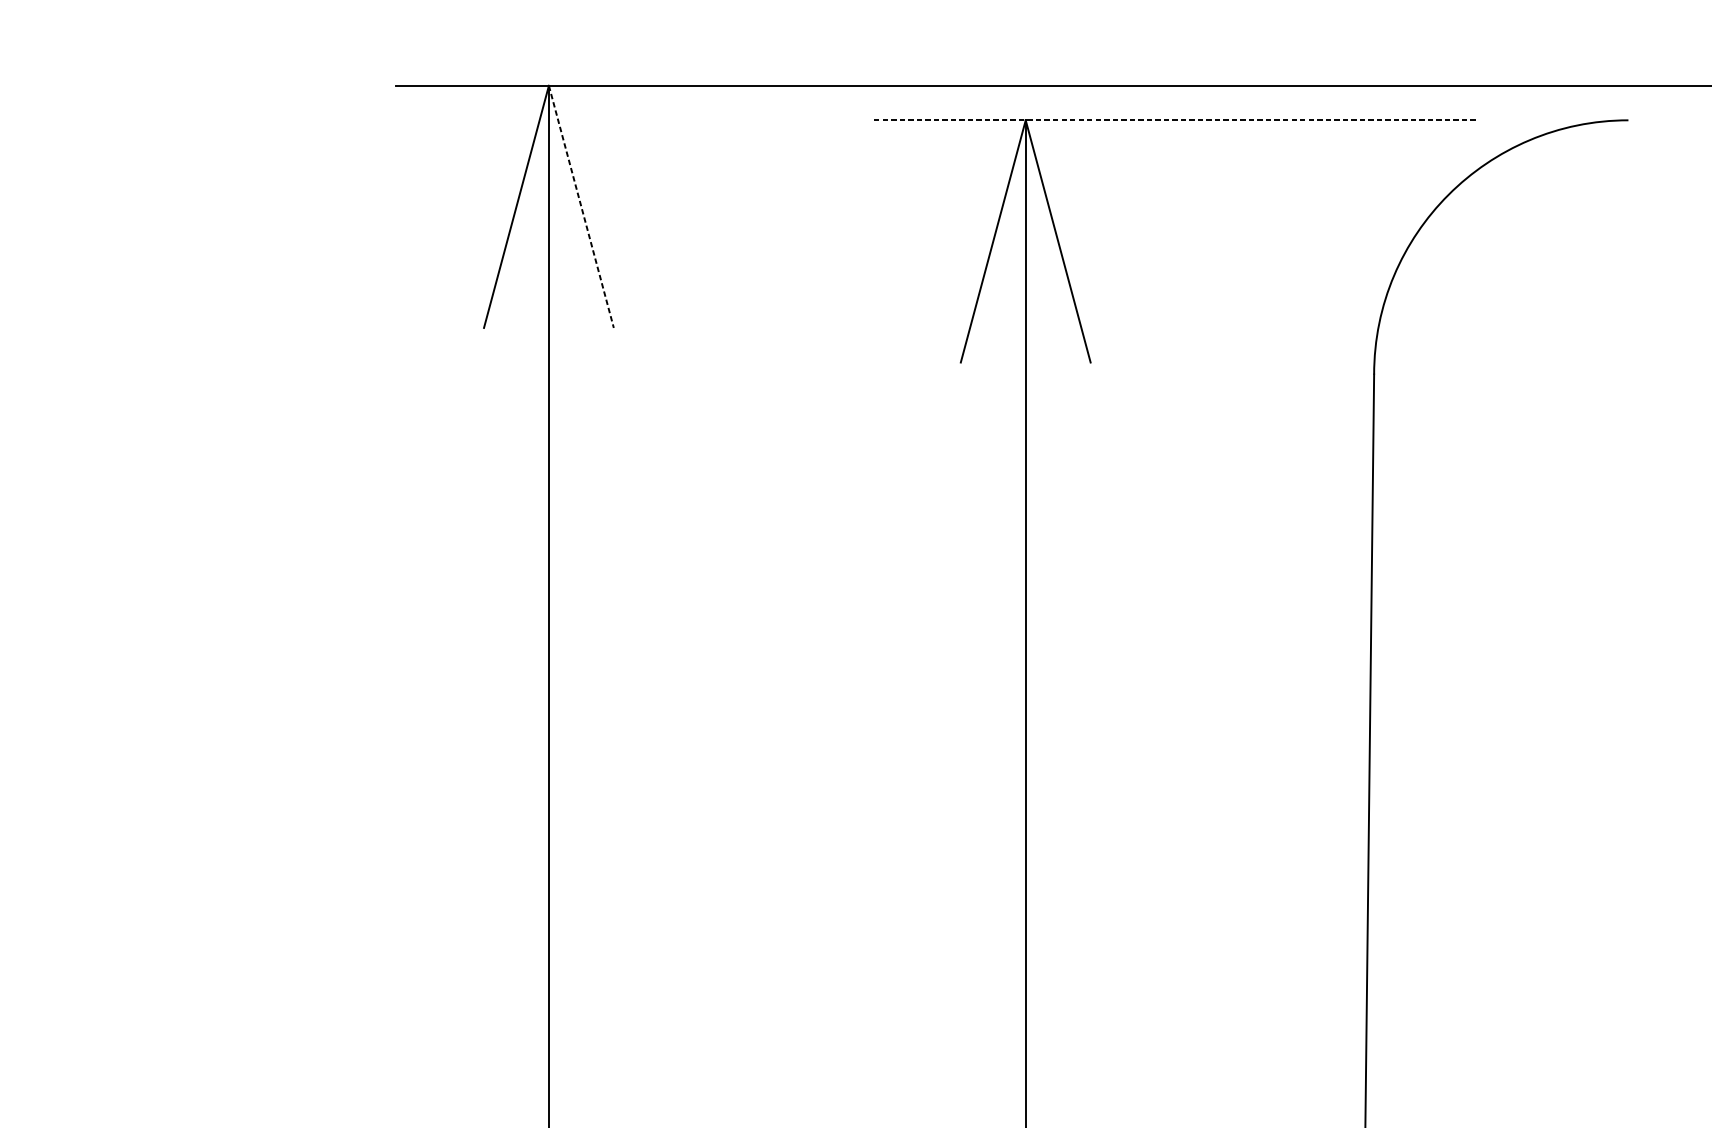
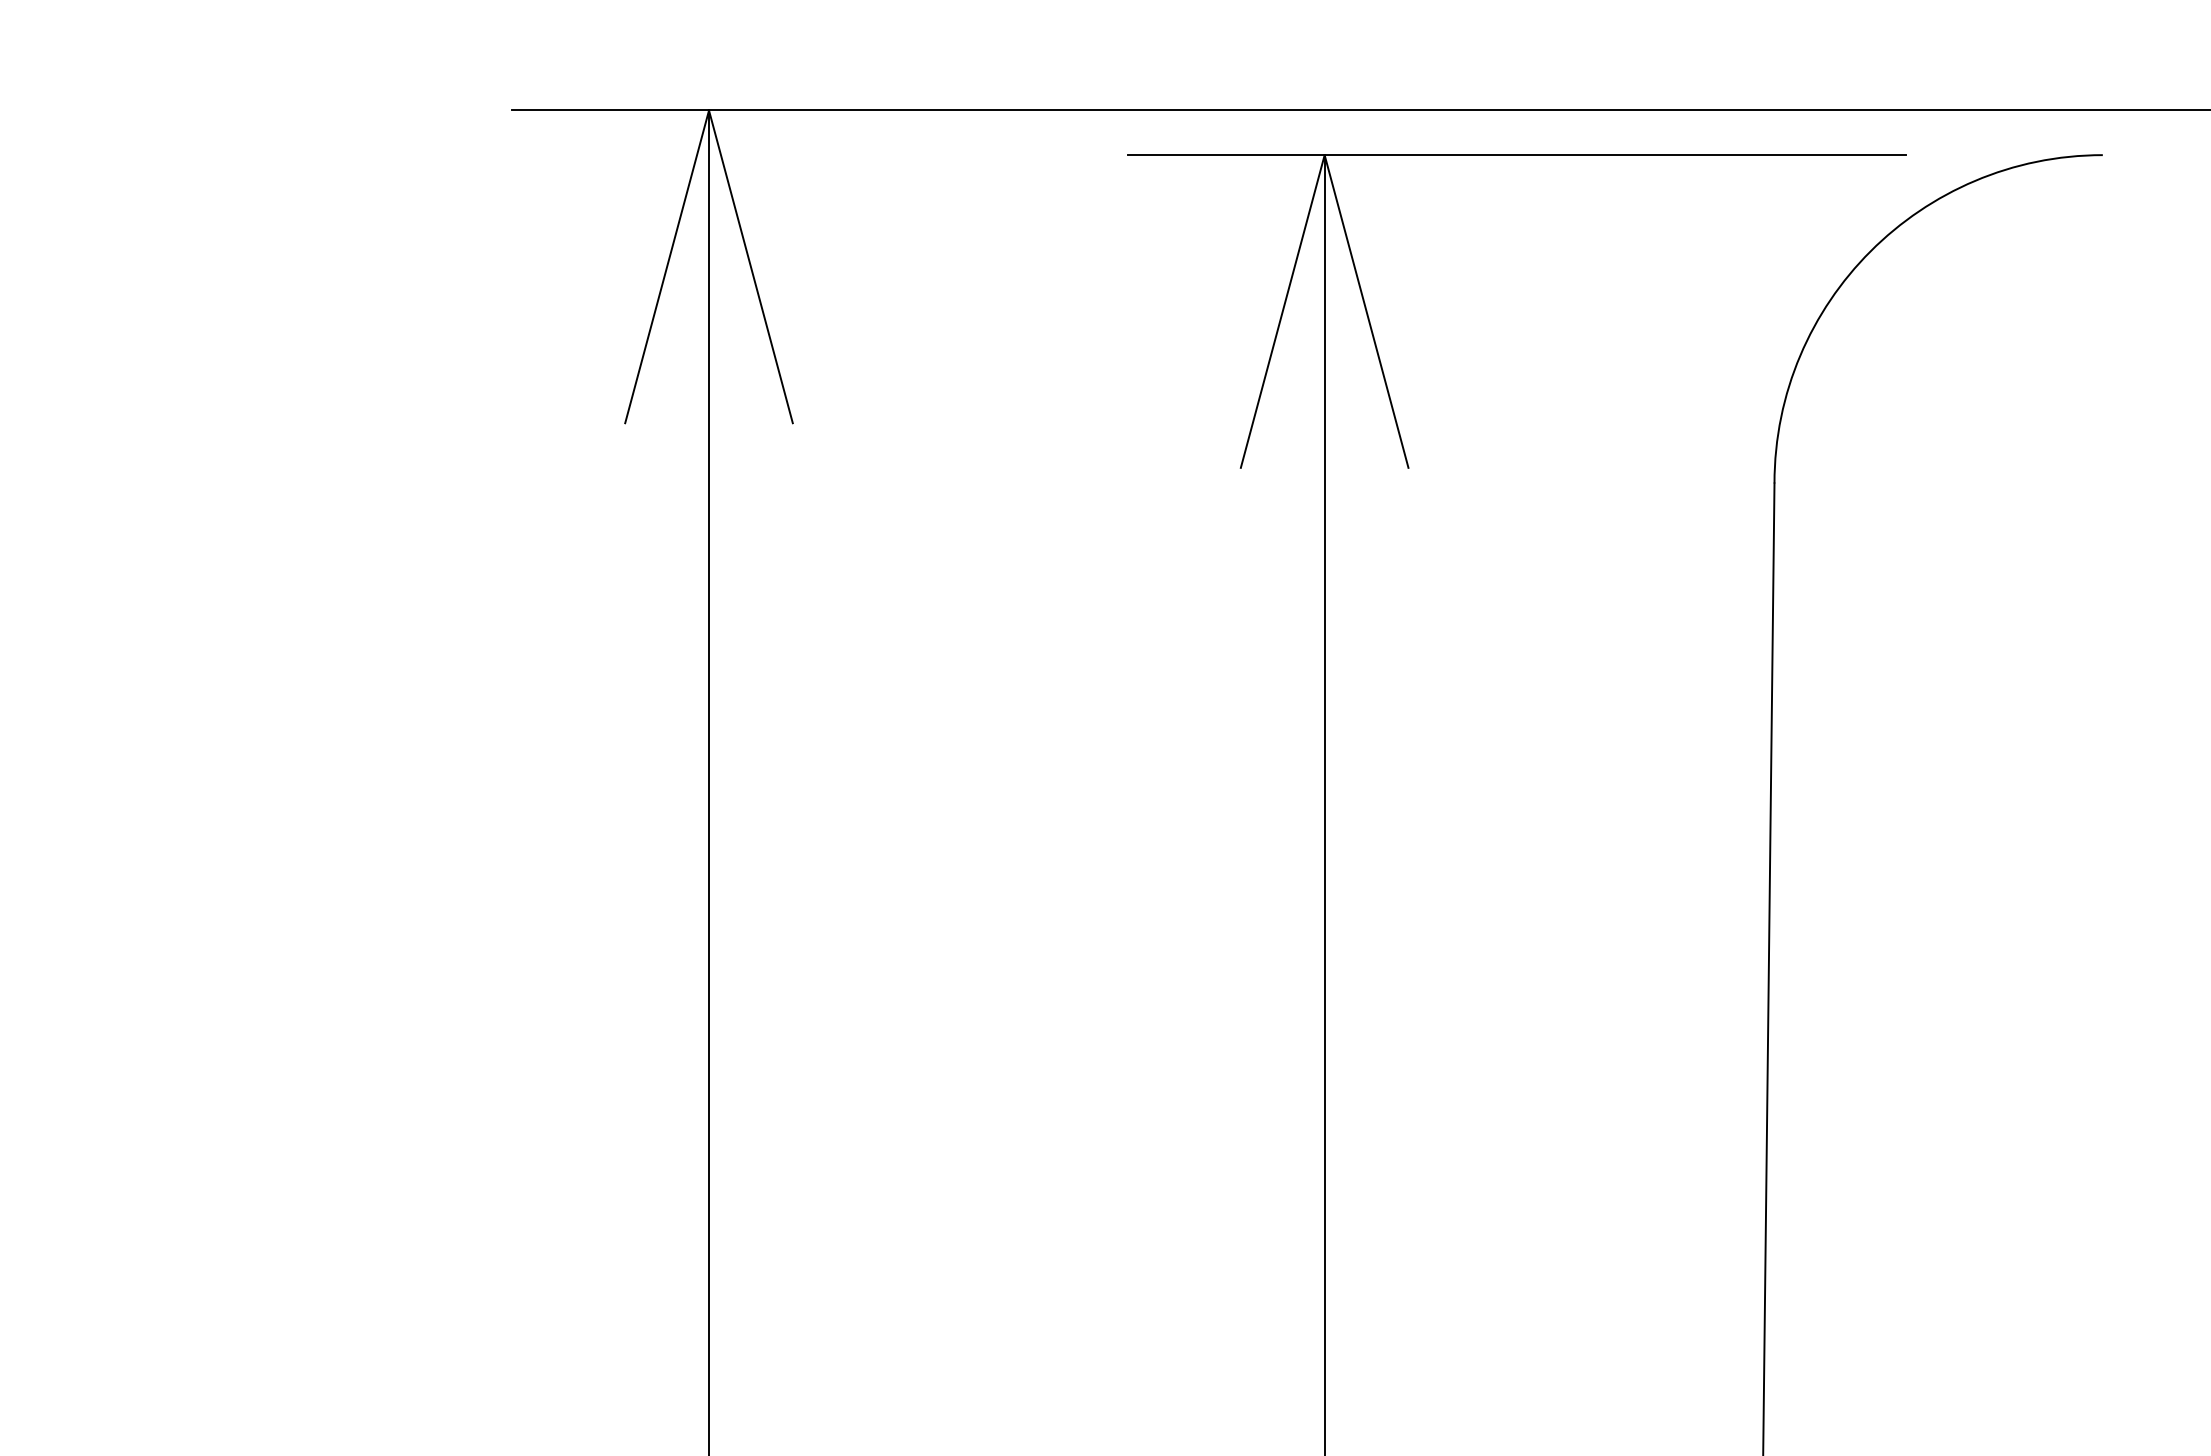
line: (1174, 120) -> (1516, 155), dashed -> solid
line: (581, 206) -> (750, 266), dashed -> solid

